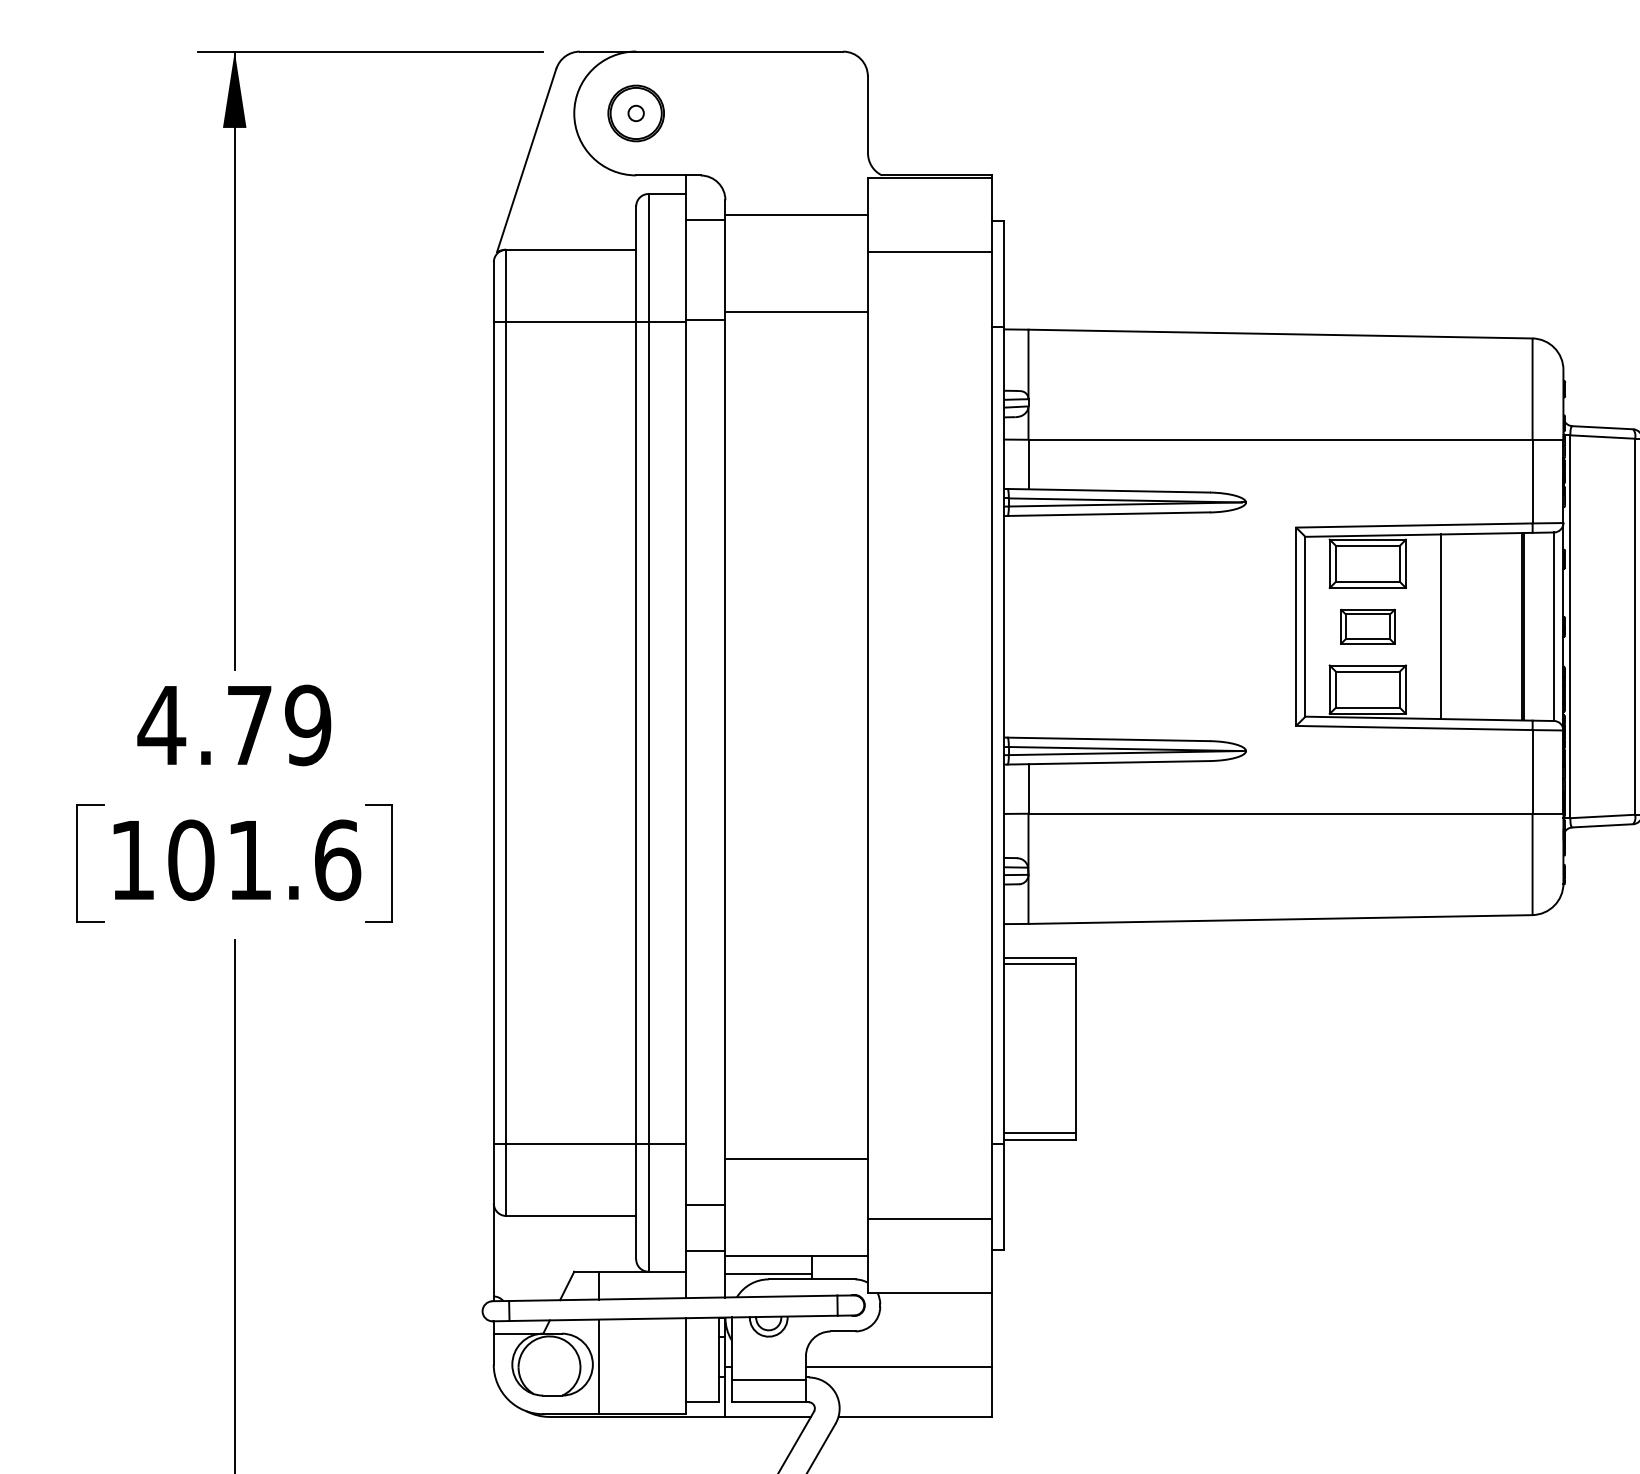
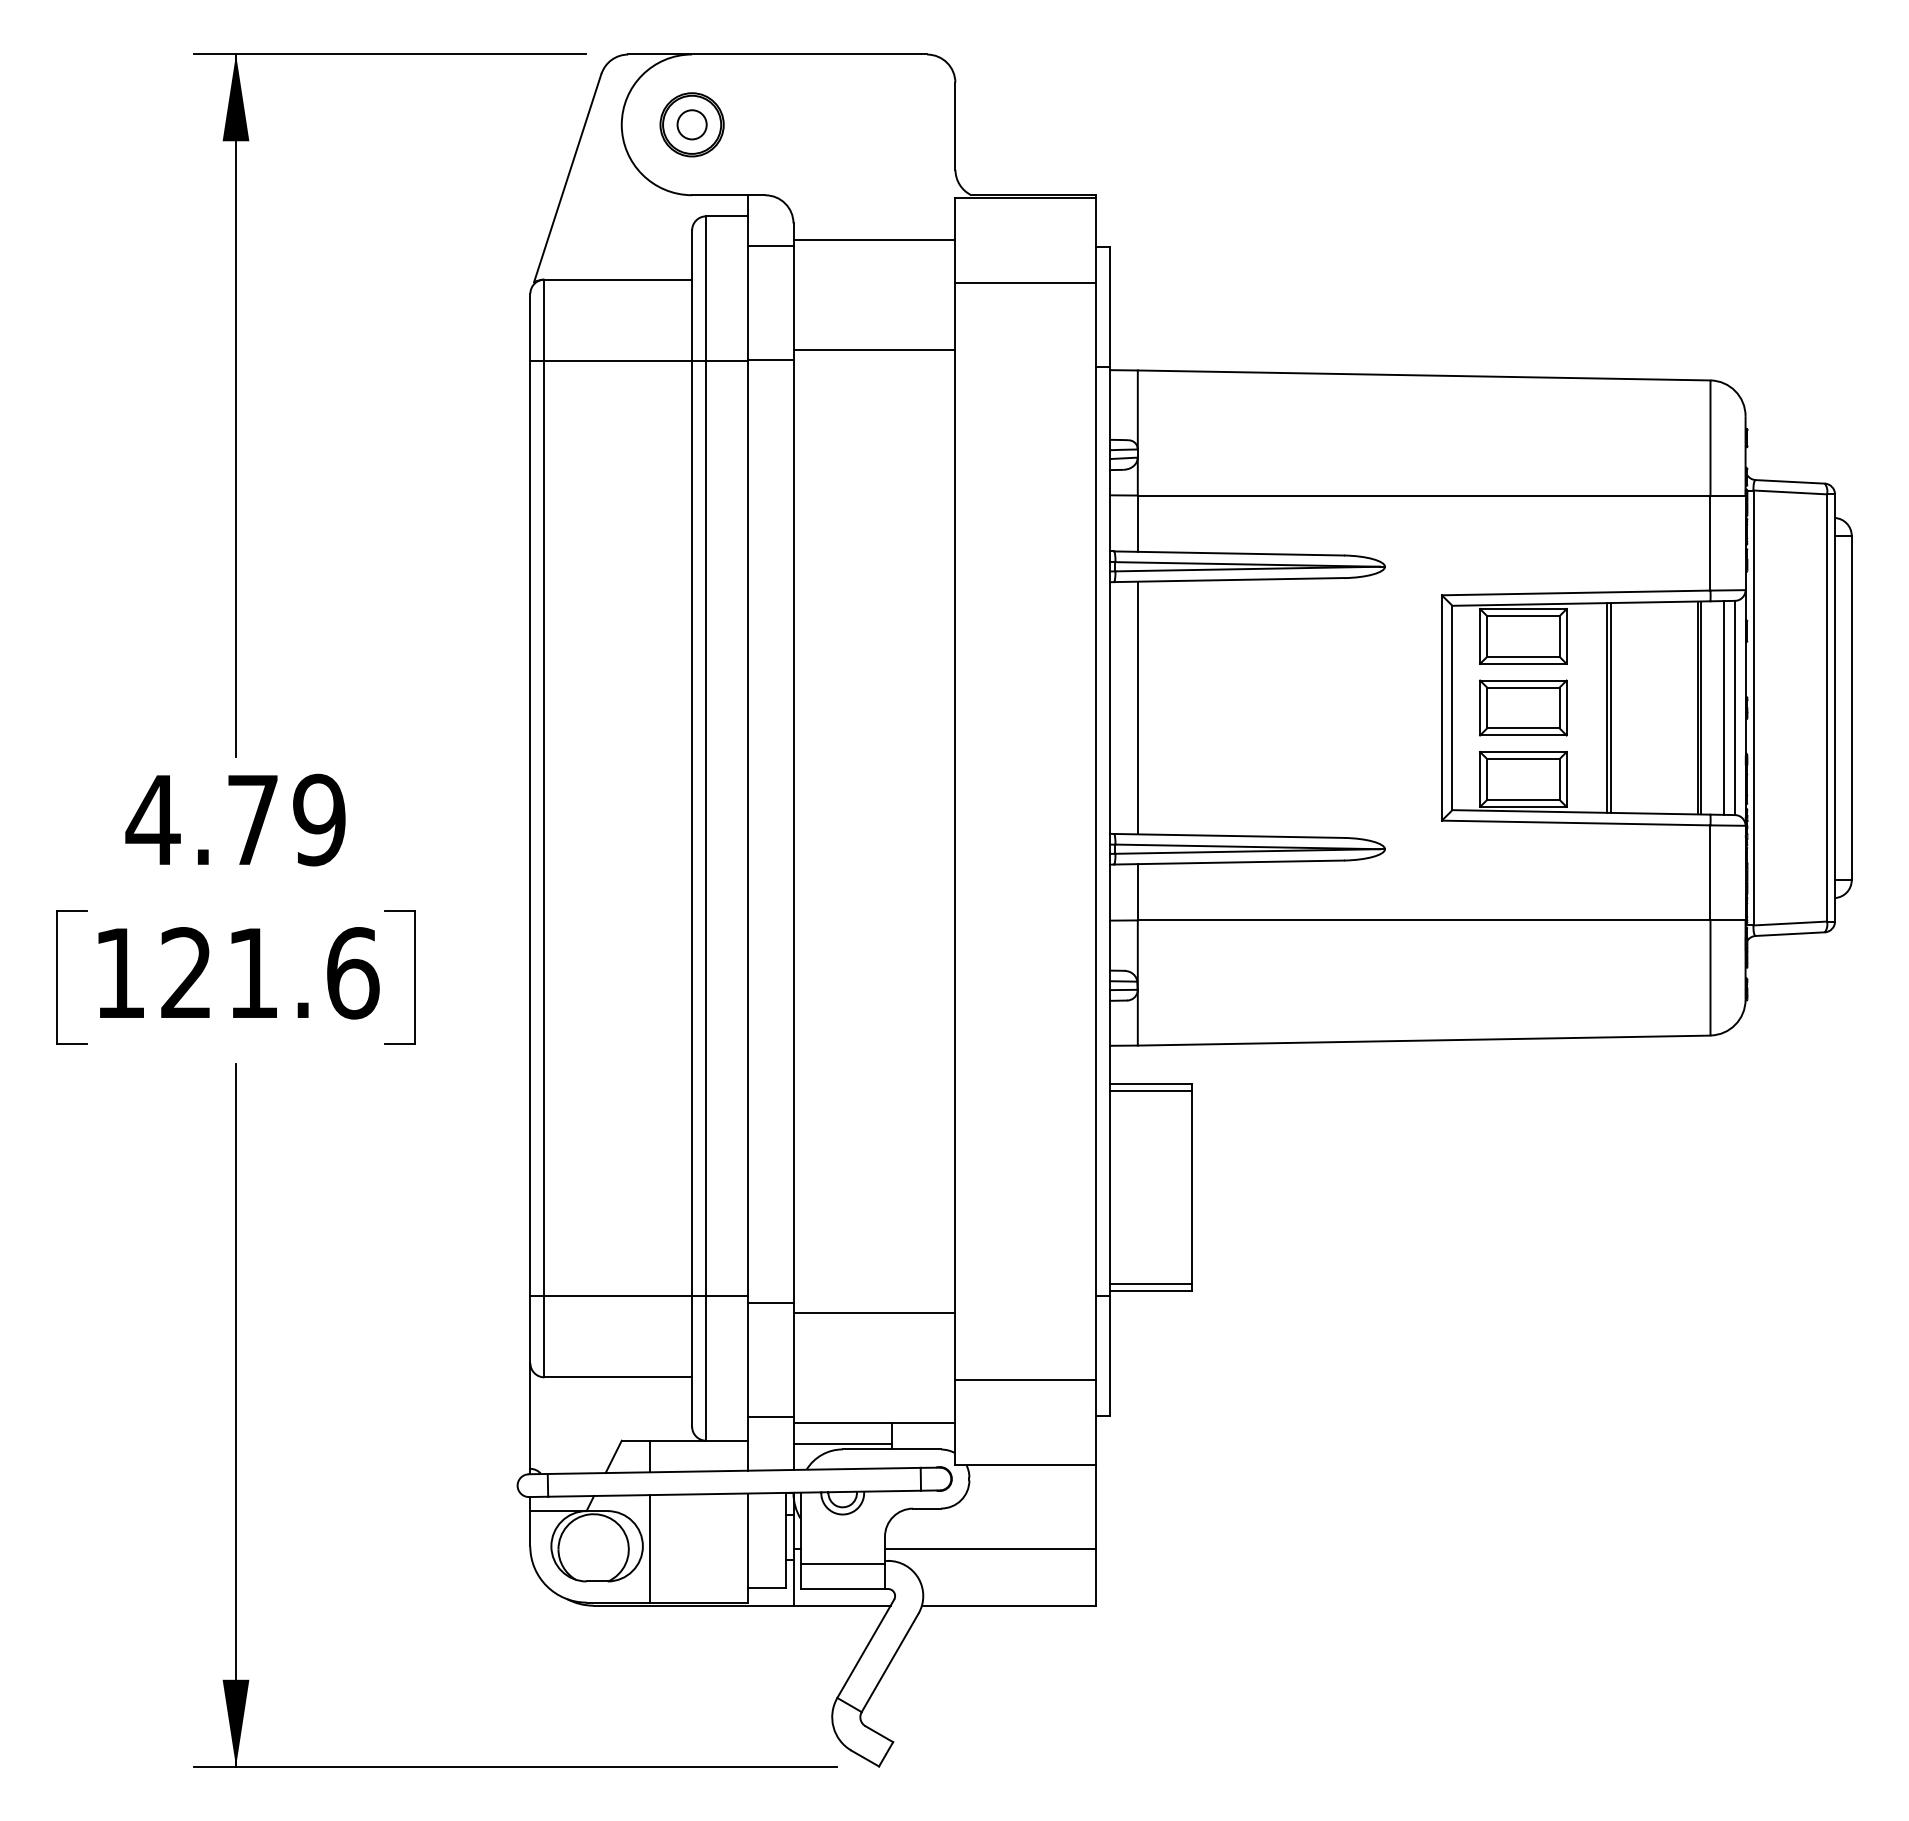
circle: (635, 113) -> (691, 124), size x1.67
line: (1028, 626) -> (1137, 707), added
part: (1367, 626) -> (1523, 707), size x1.43
line: (1445, 626) -> (1611, 707), added
line: (1544, 626) -> (1724, 707), added
text: (191, 860) -> (186, 973), 101.6 -> 121.6
line: (705, 1205) -> (770, 1303), moved

